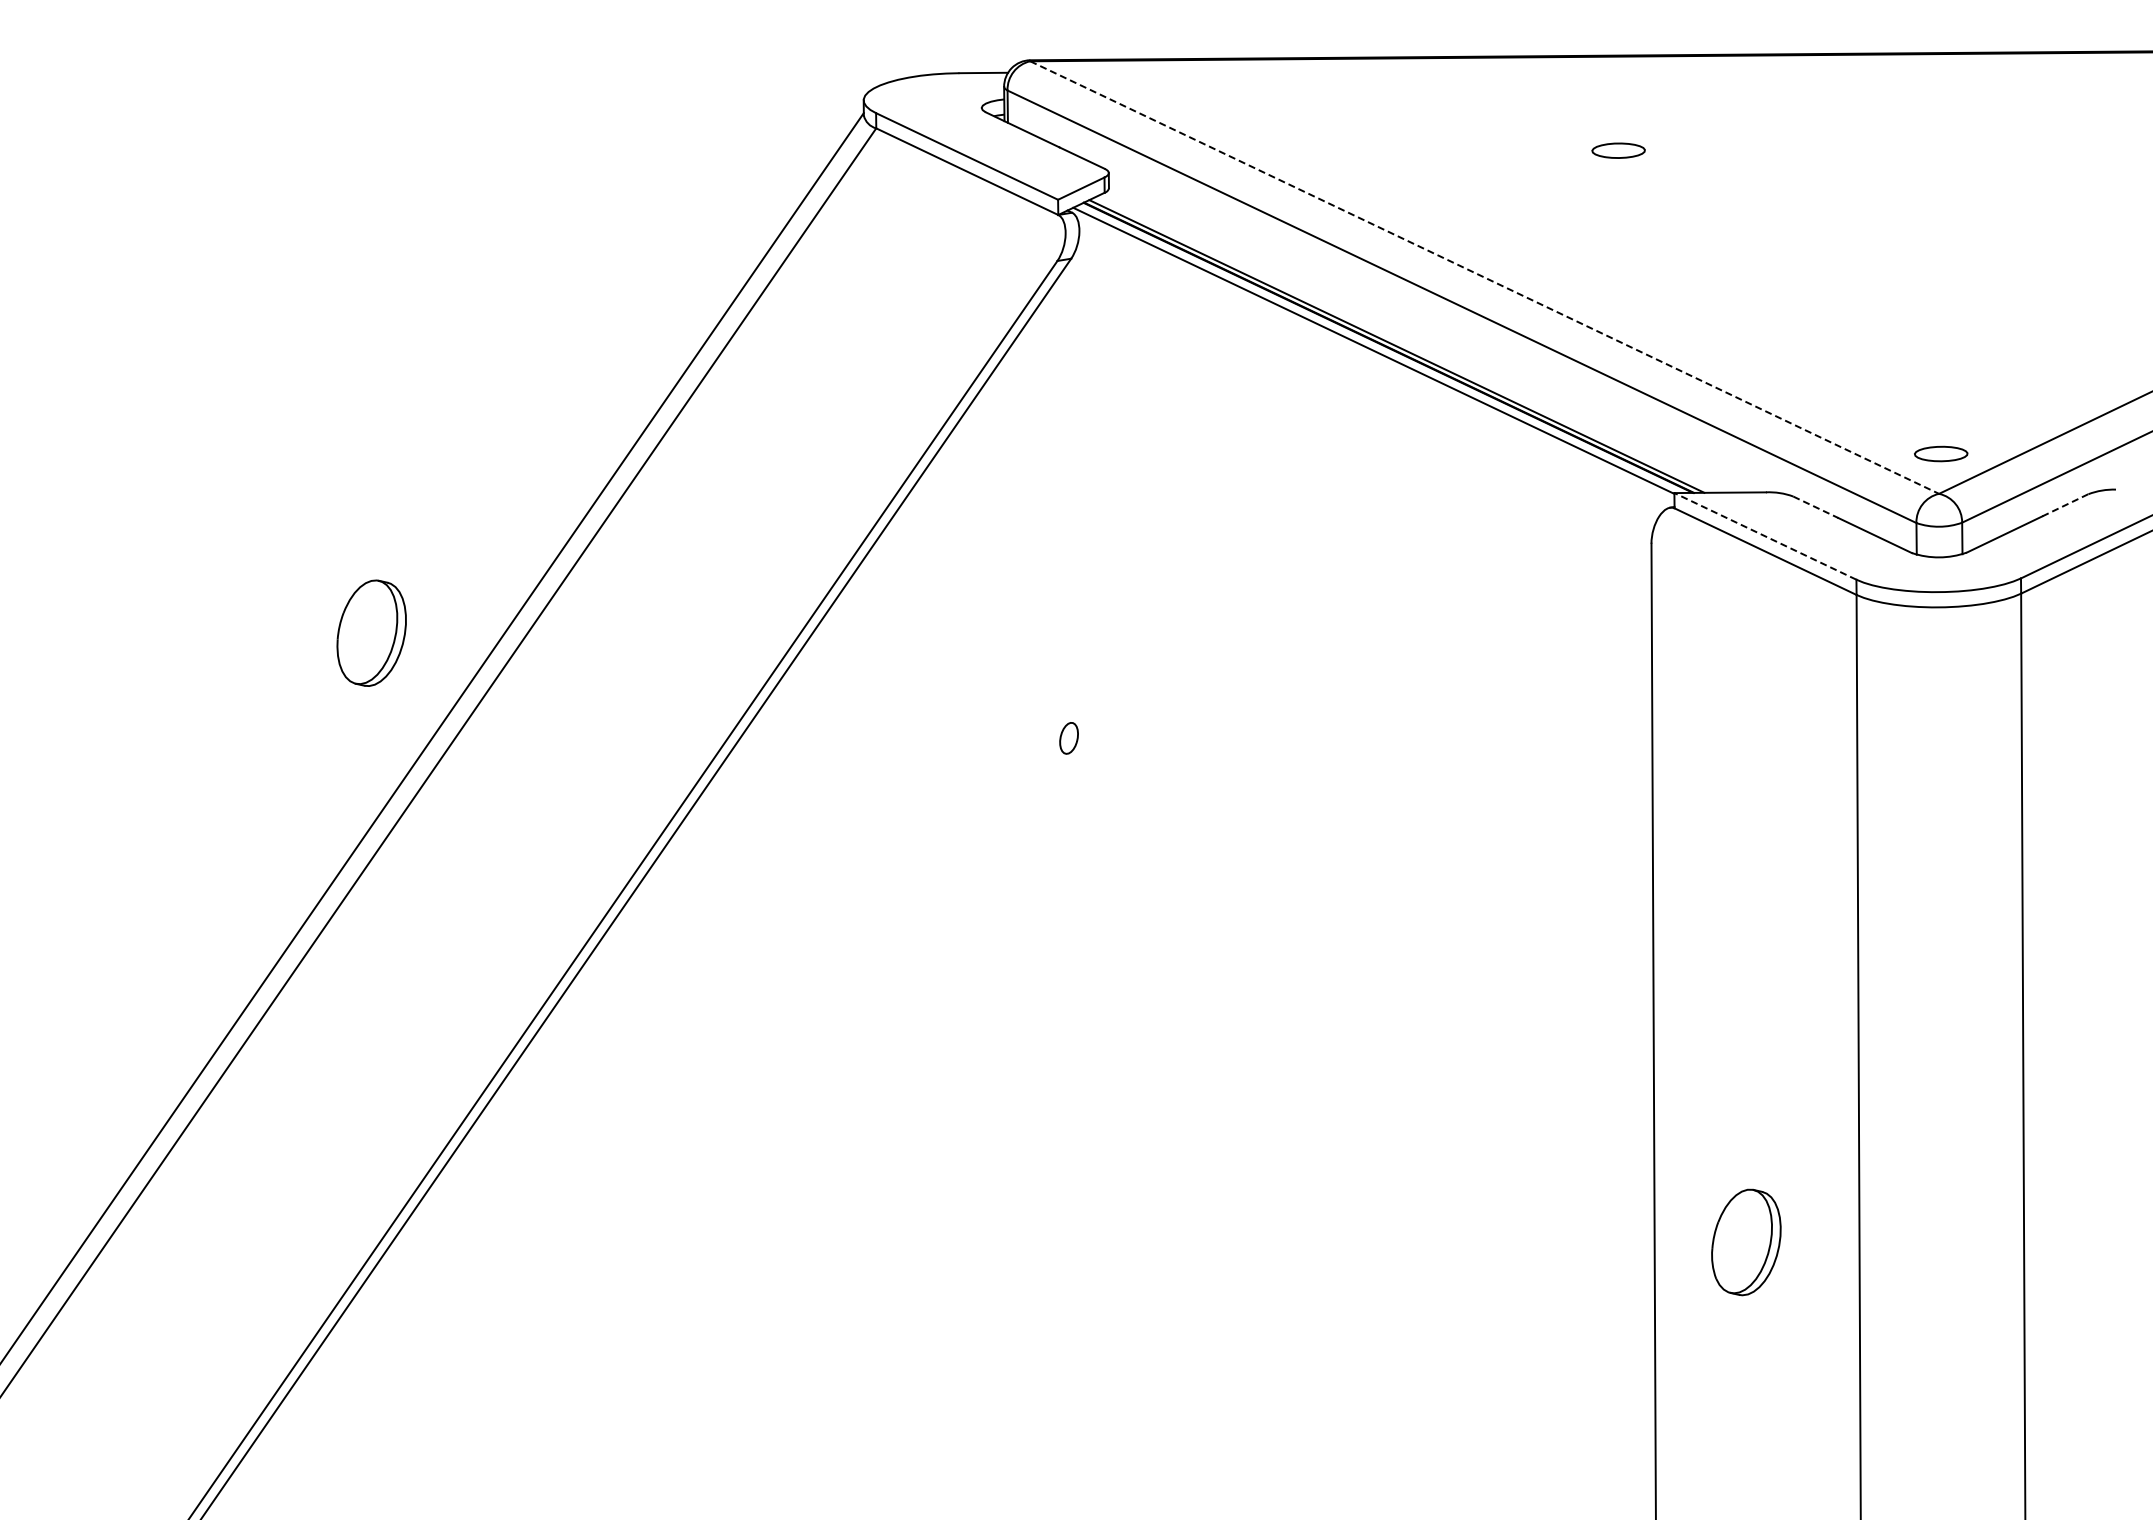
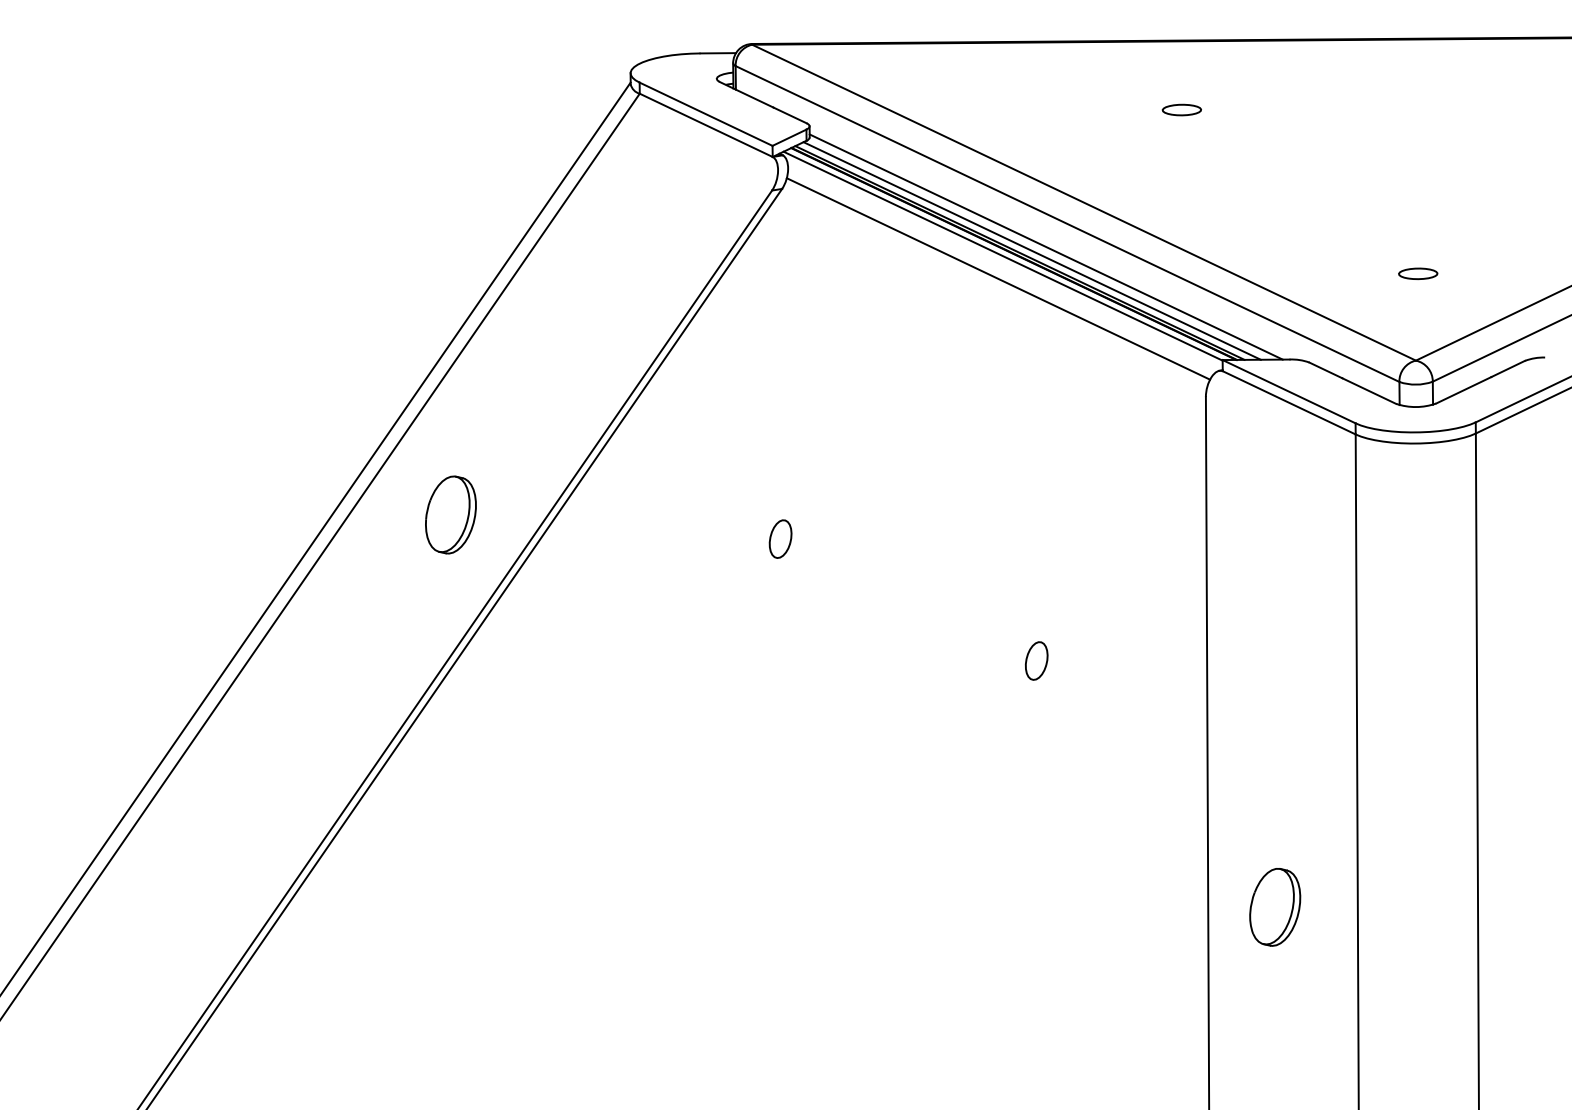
line: (1485, 277) -> (1084, 202), dashed -> solid
line: (1432, 338) -> (1045, 247), added
line: (1413, 343) -> (1032, 250), added
line: (1367, 381) -> (998, 278), added
part: (1941, 453) -> (1418, 273), moved
line: (2065, 505) -> (1508, 369), dashed -> solid
line: (1815, 507) -> (1325, 370), dashed -> solid
line: (1765, 536) -> (1289, 391), dashed -> solid
part: (371, 632) -> (450, 514), moved
part: (1068, 738) -> (780, 539), size x1.67
part: (1419, 904) -> (1036, 660), added

